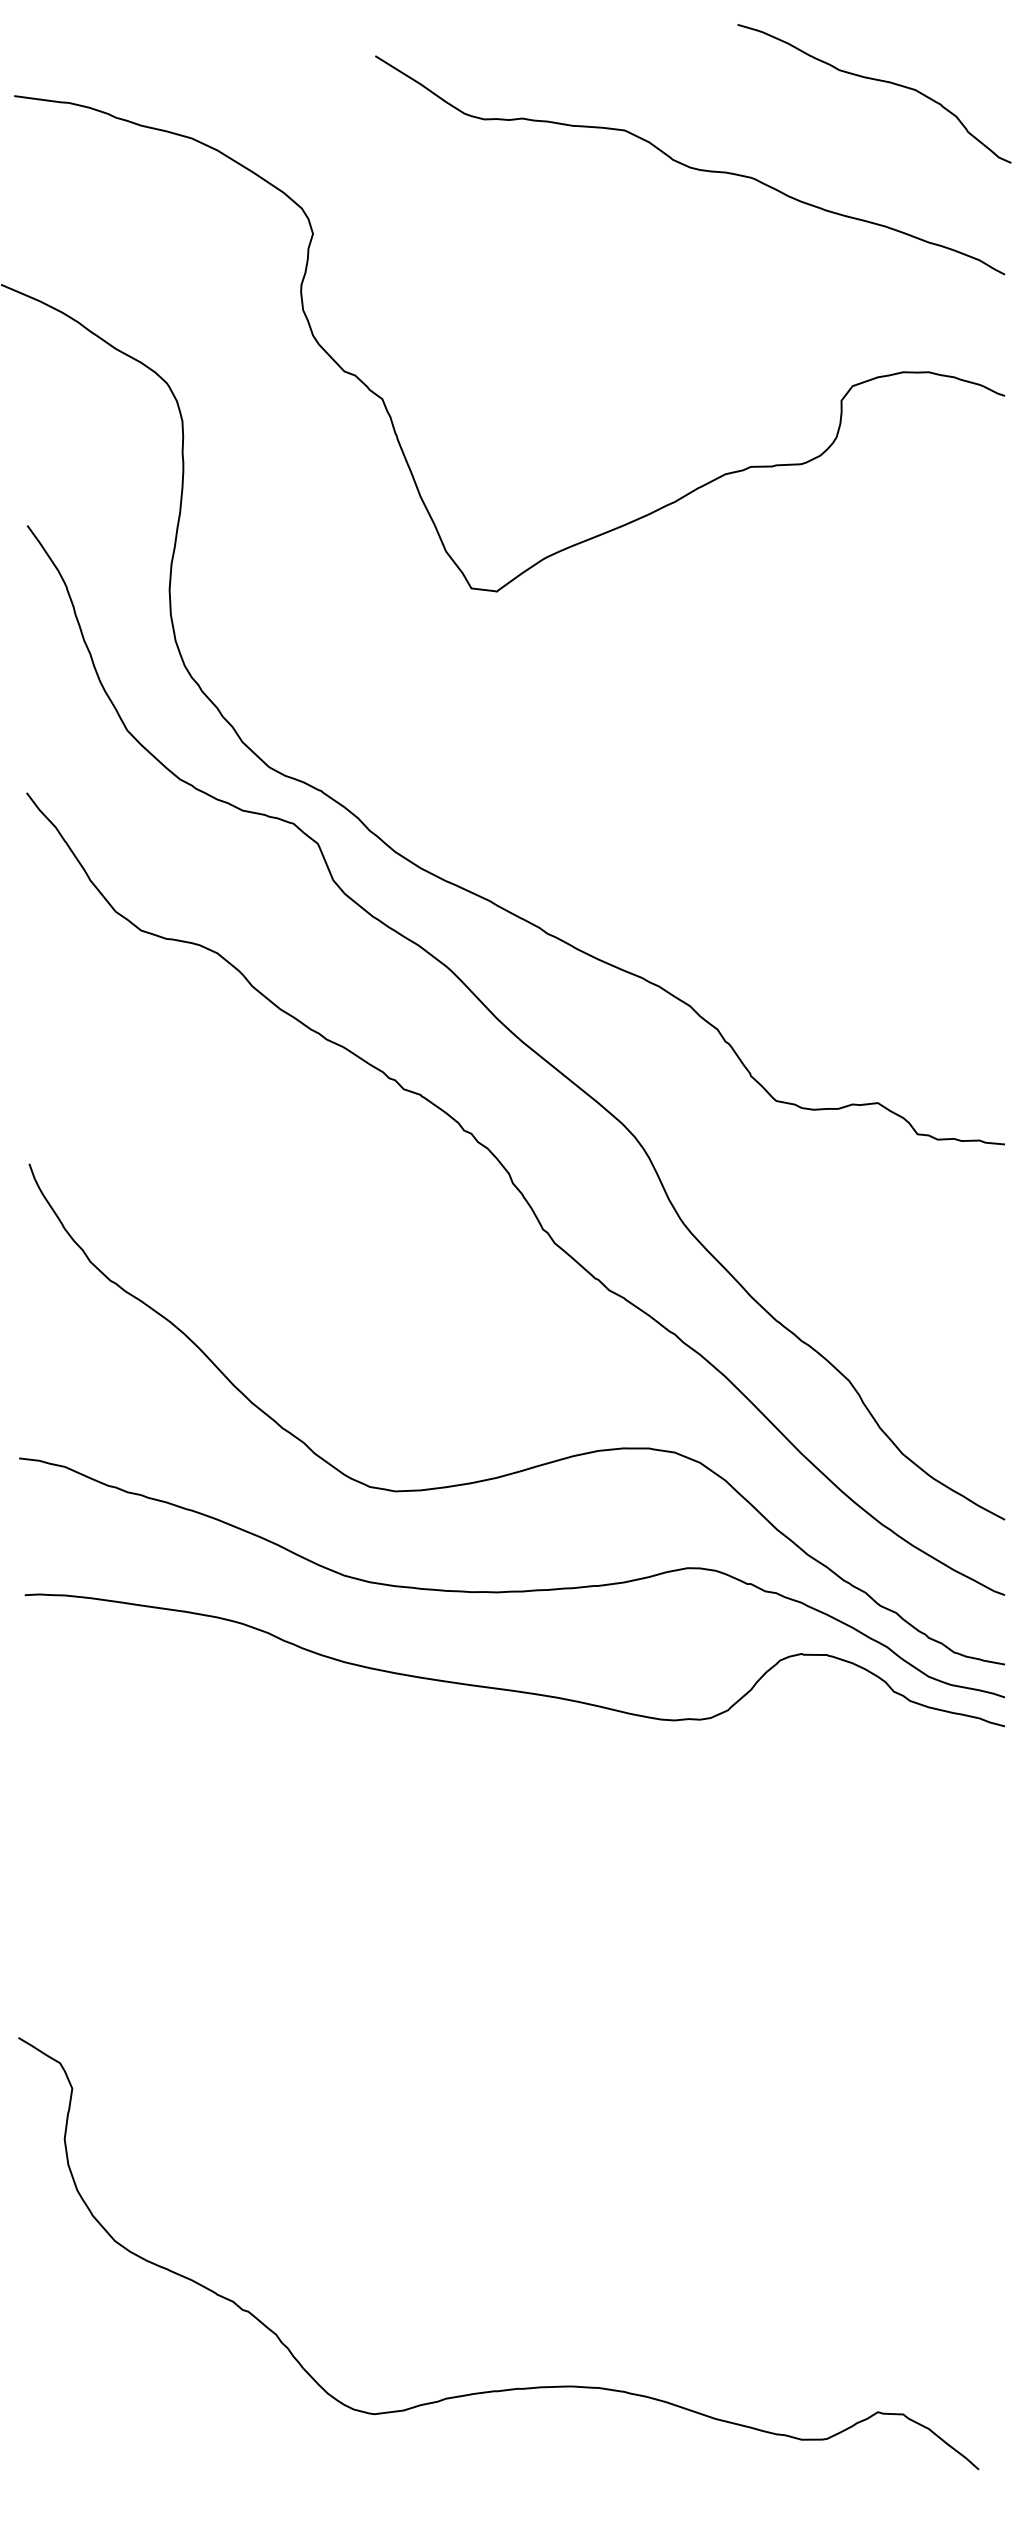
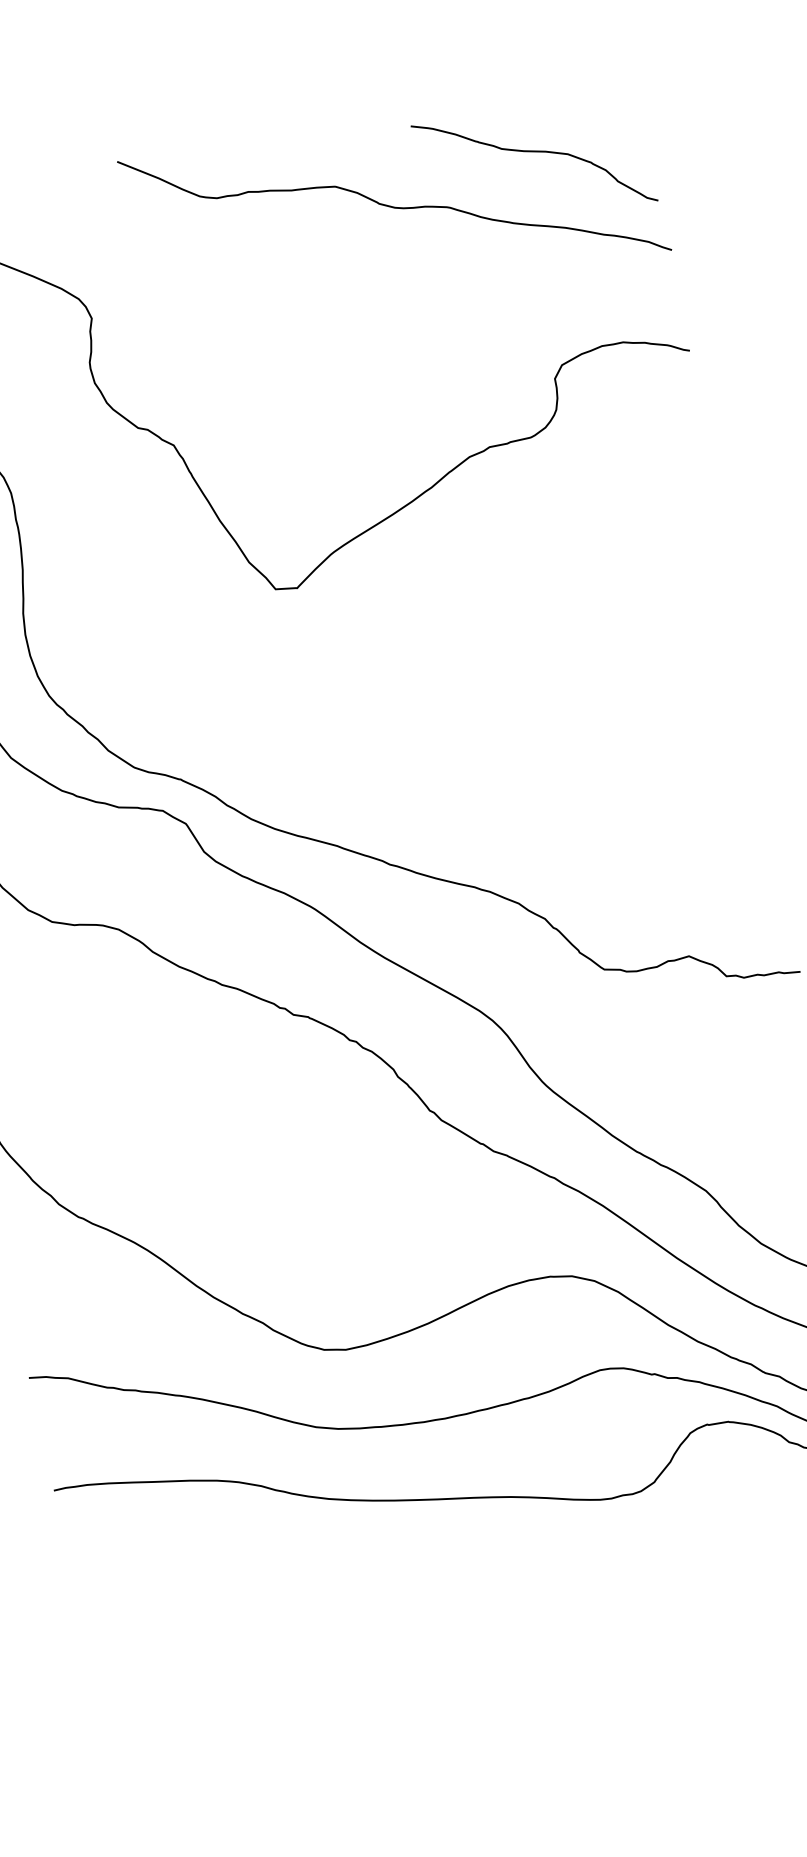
curve: (874, 80) -> (532, 152), moved

